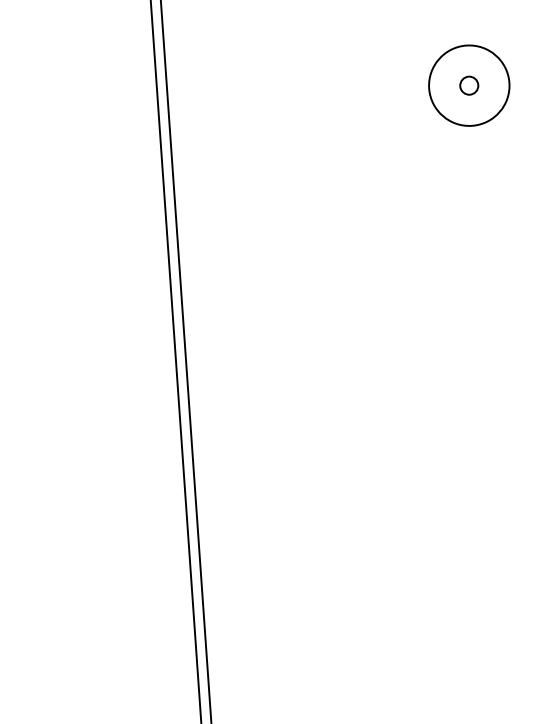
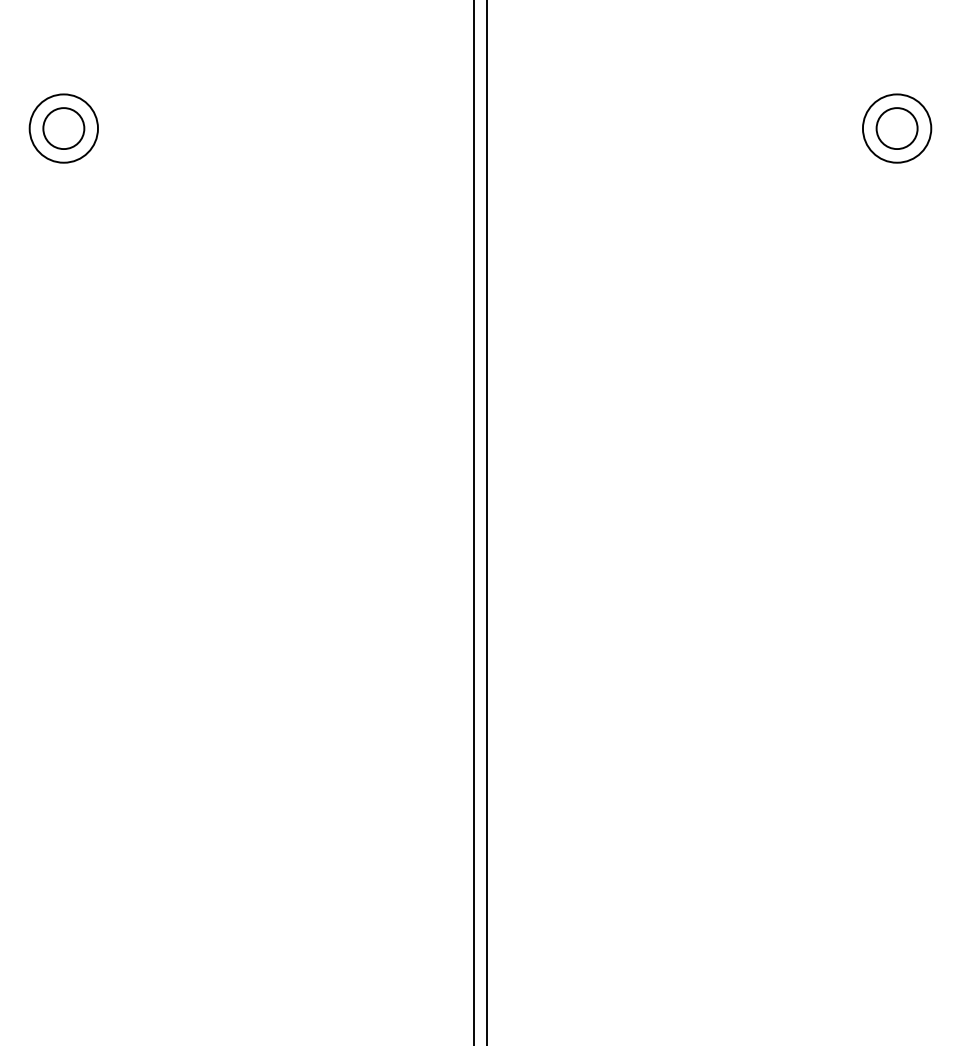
circle: (468, 85) -> (896, 128), size x0.62
circle: (468, 85) -> (896, 128), size x1.67

